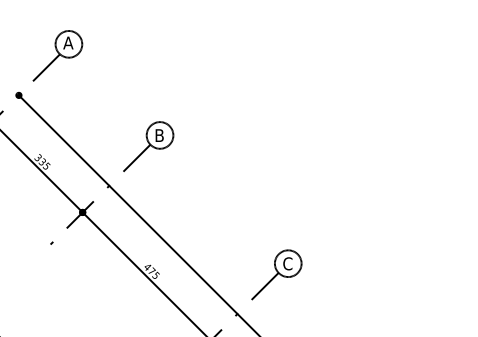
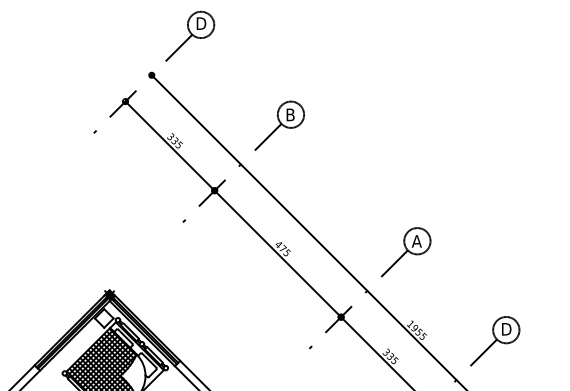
text: (68, 42) -> (200, 23), A -> D
text: (287, 262) -> (416, 240), C -> A

